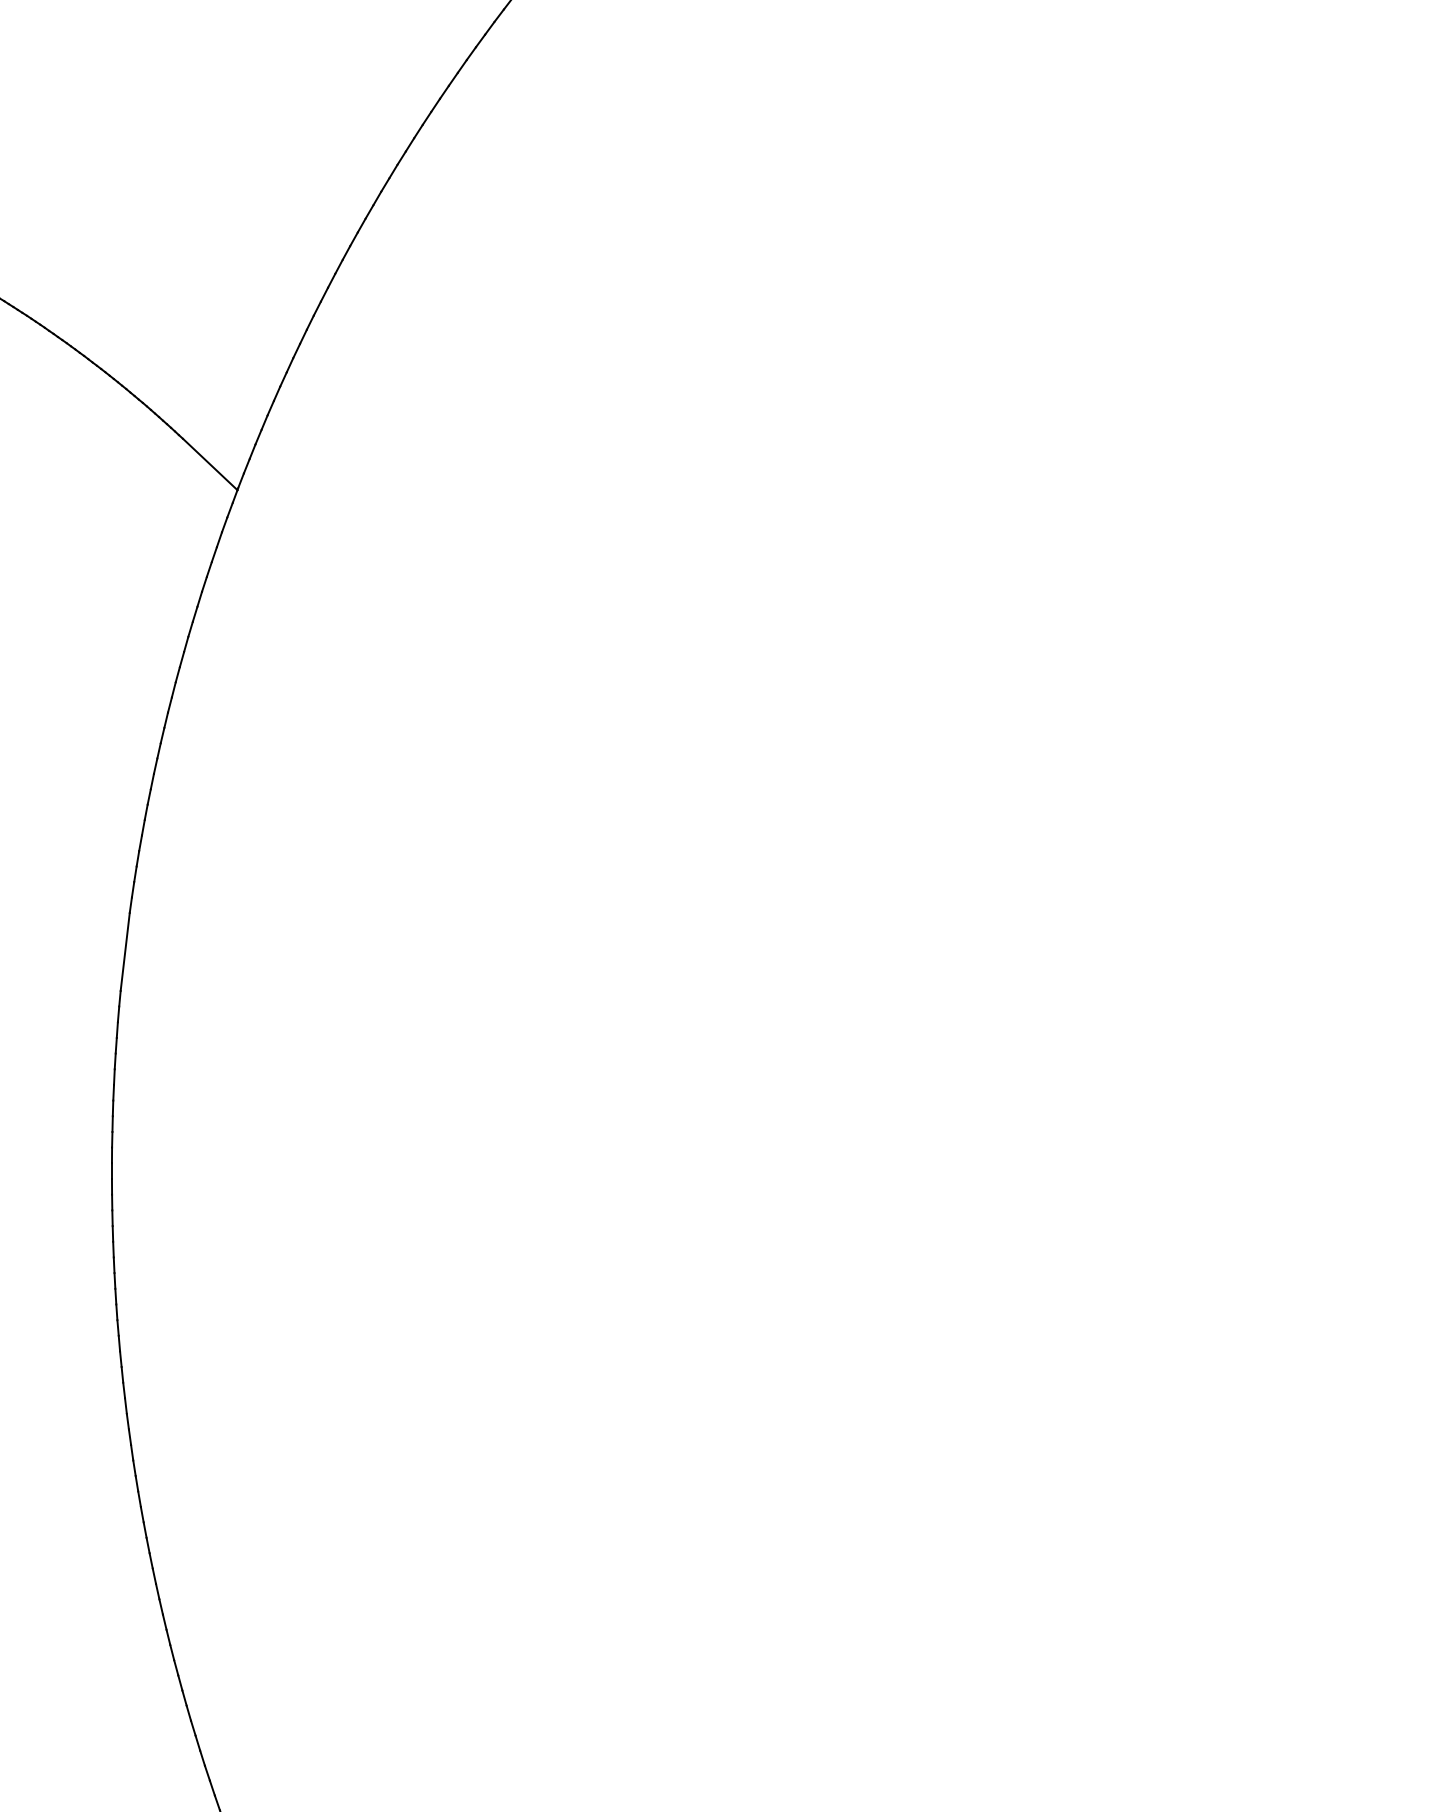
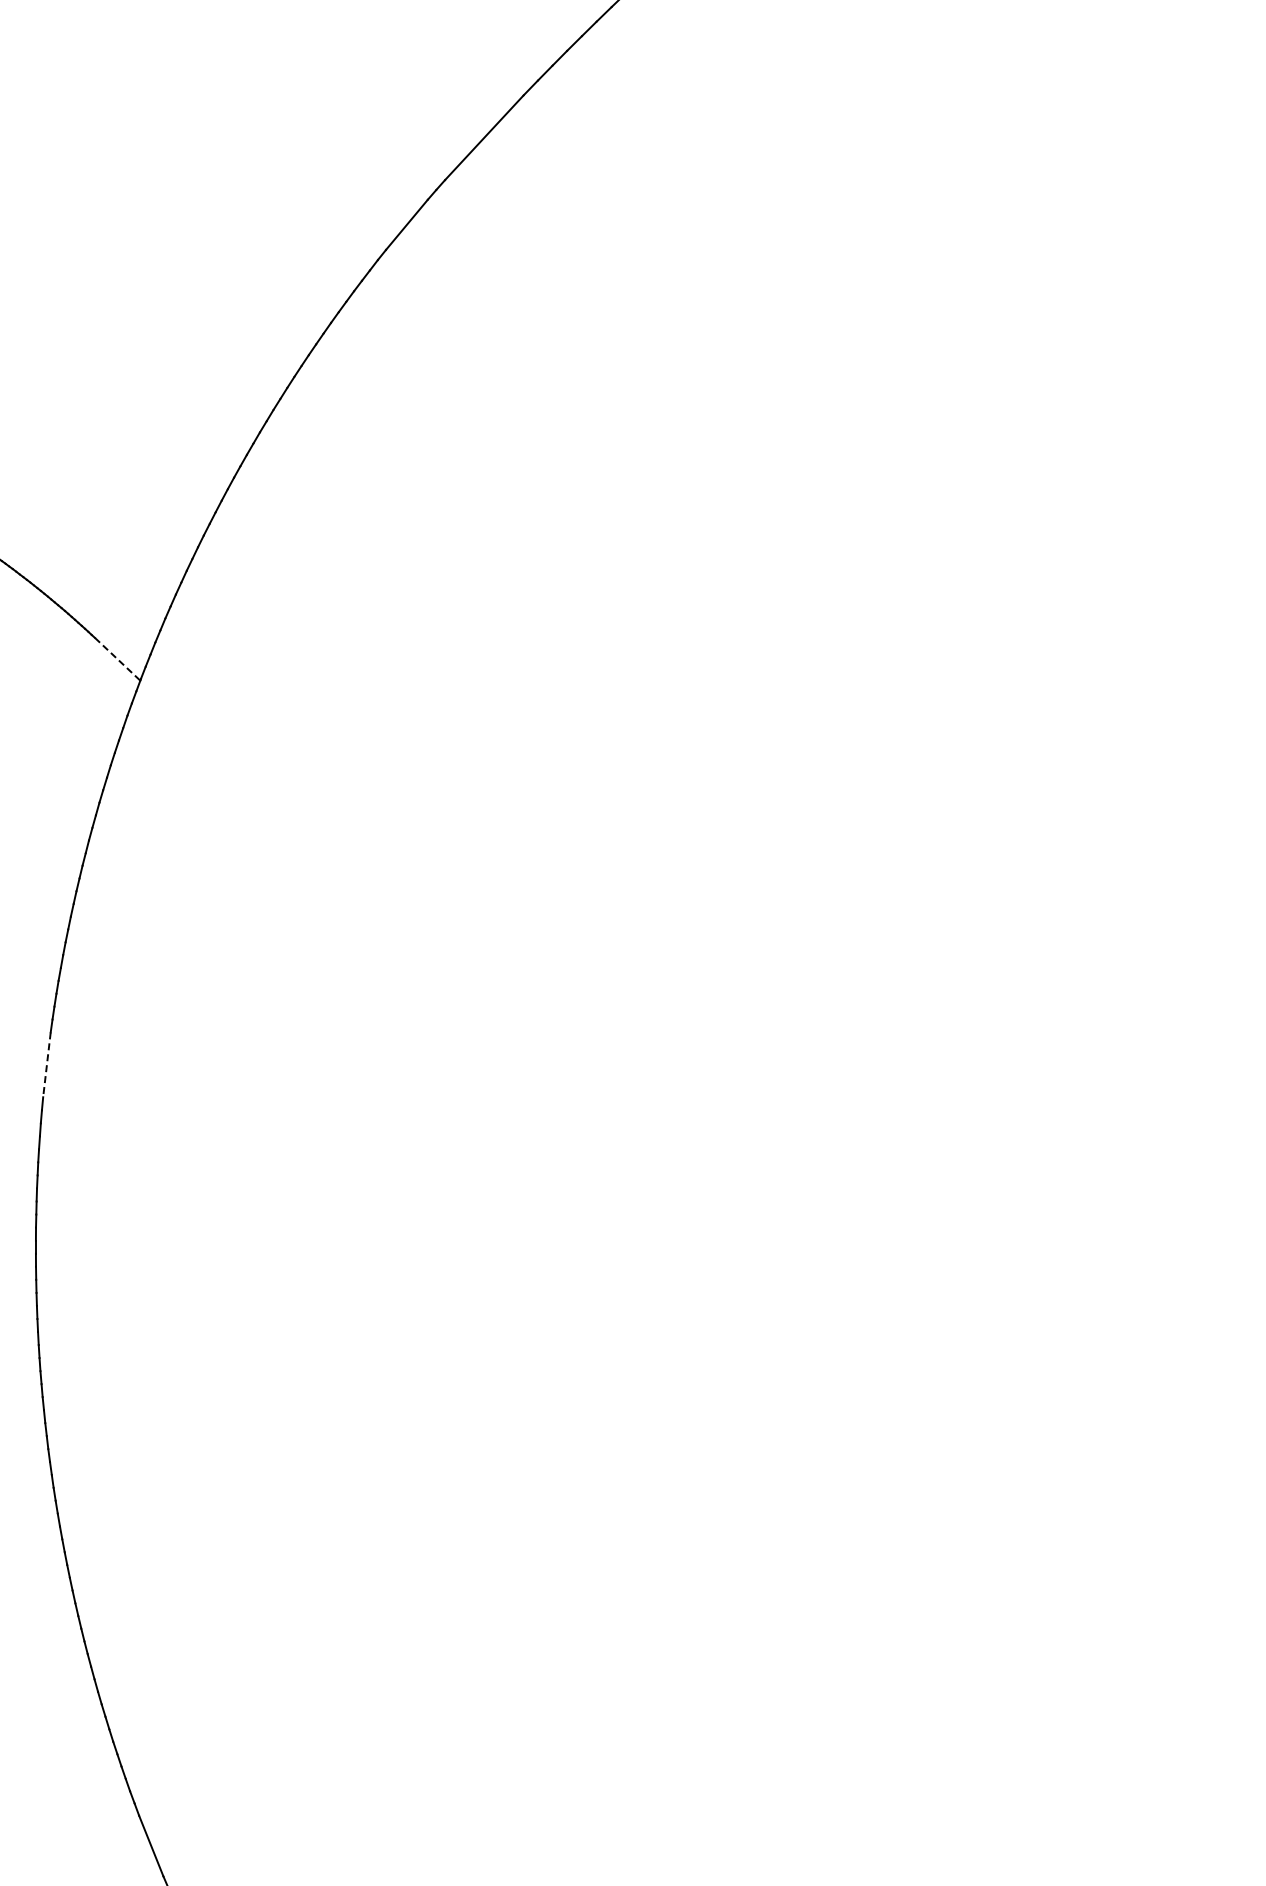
line: (211, 464) -> (118, 659), solid -> dashed
line: (124, 951) -> (46, 1064), solid -> dashed

